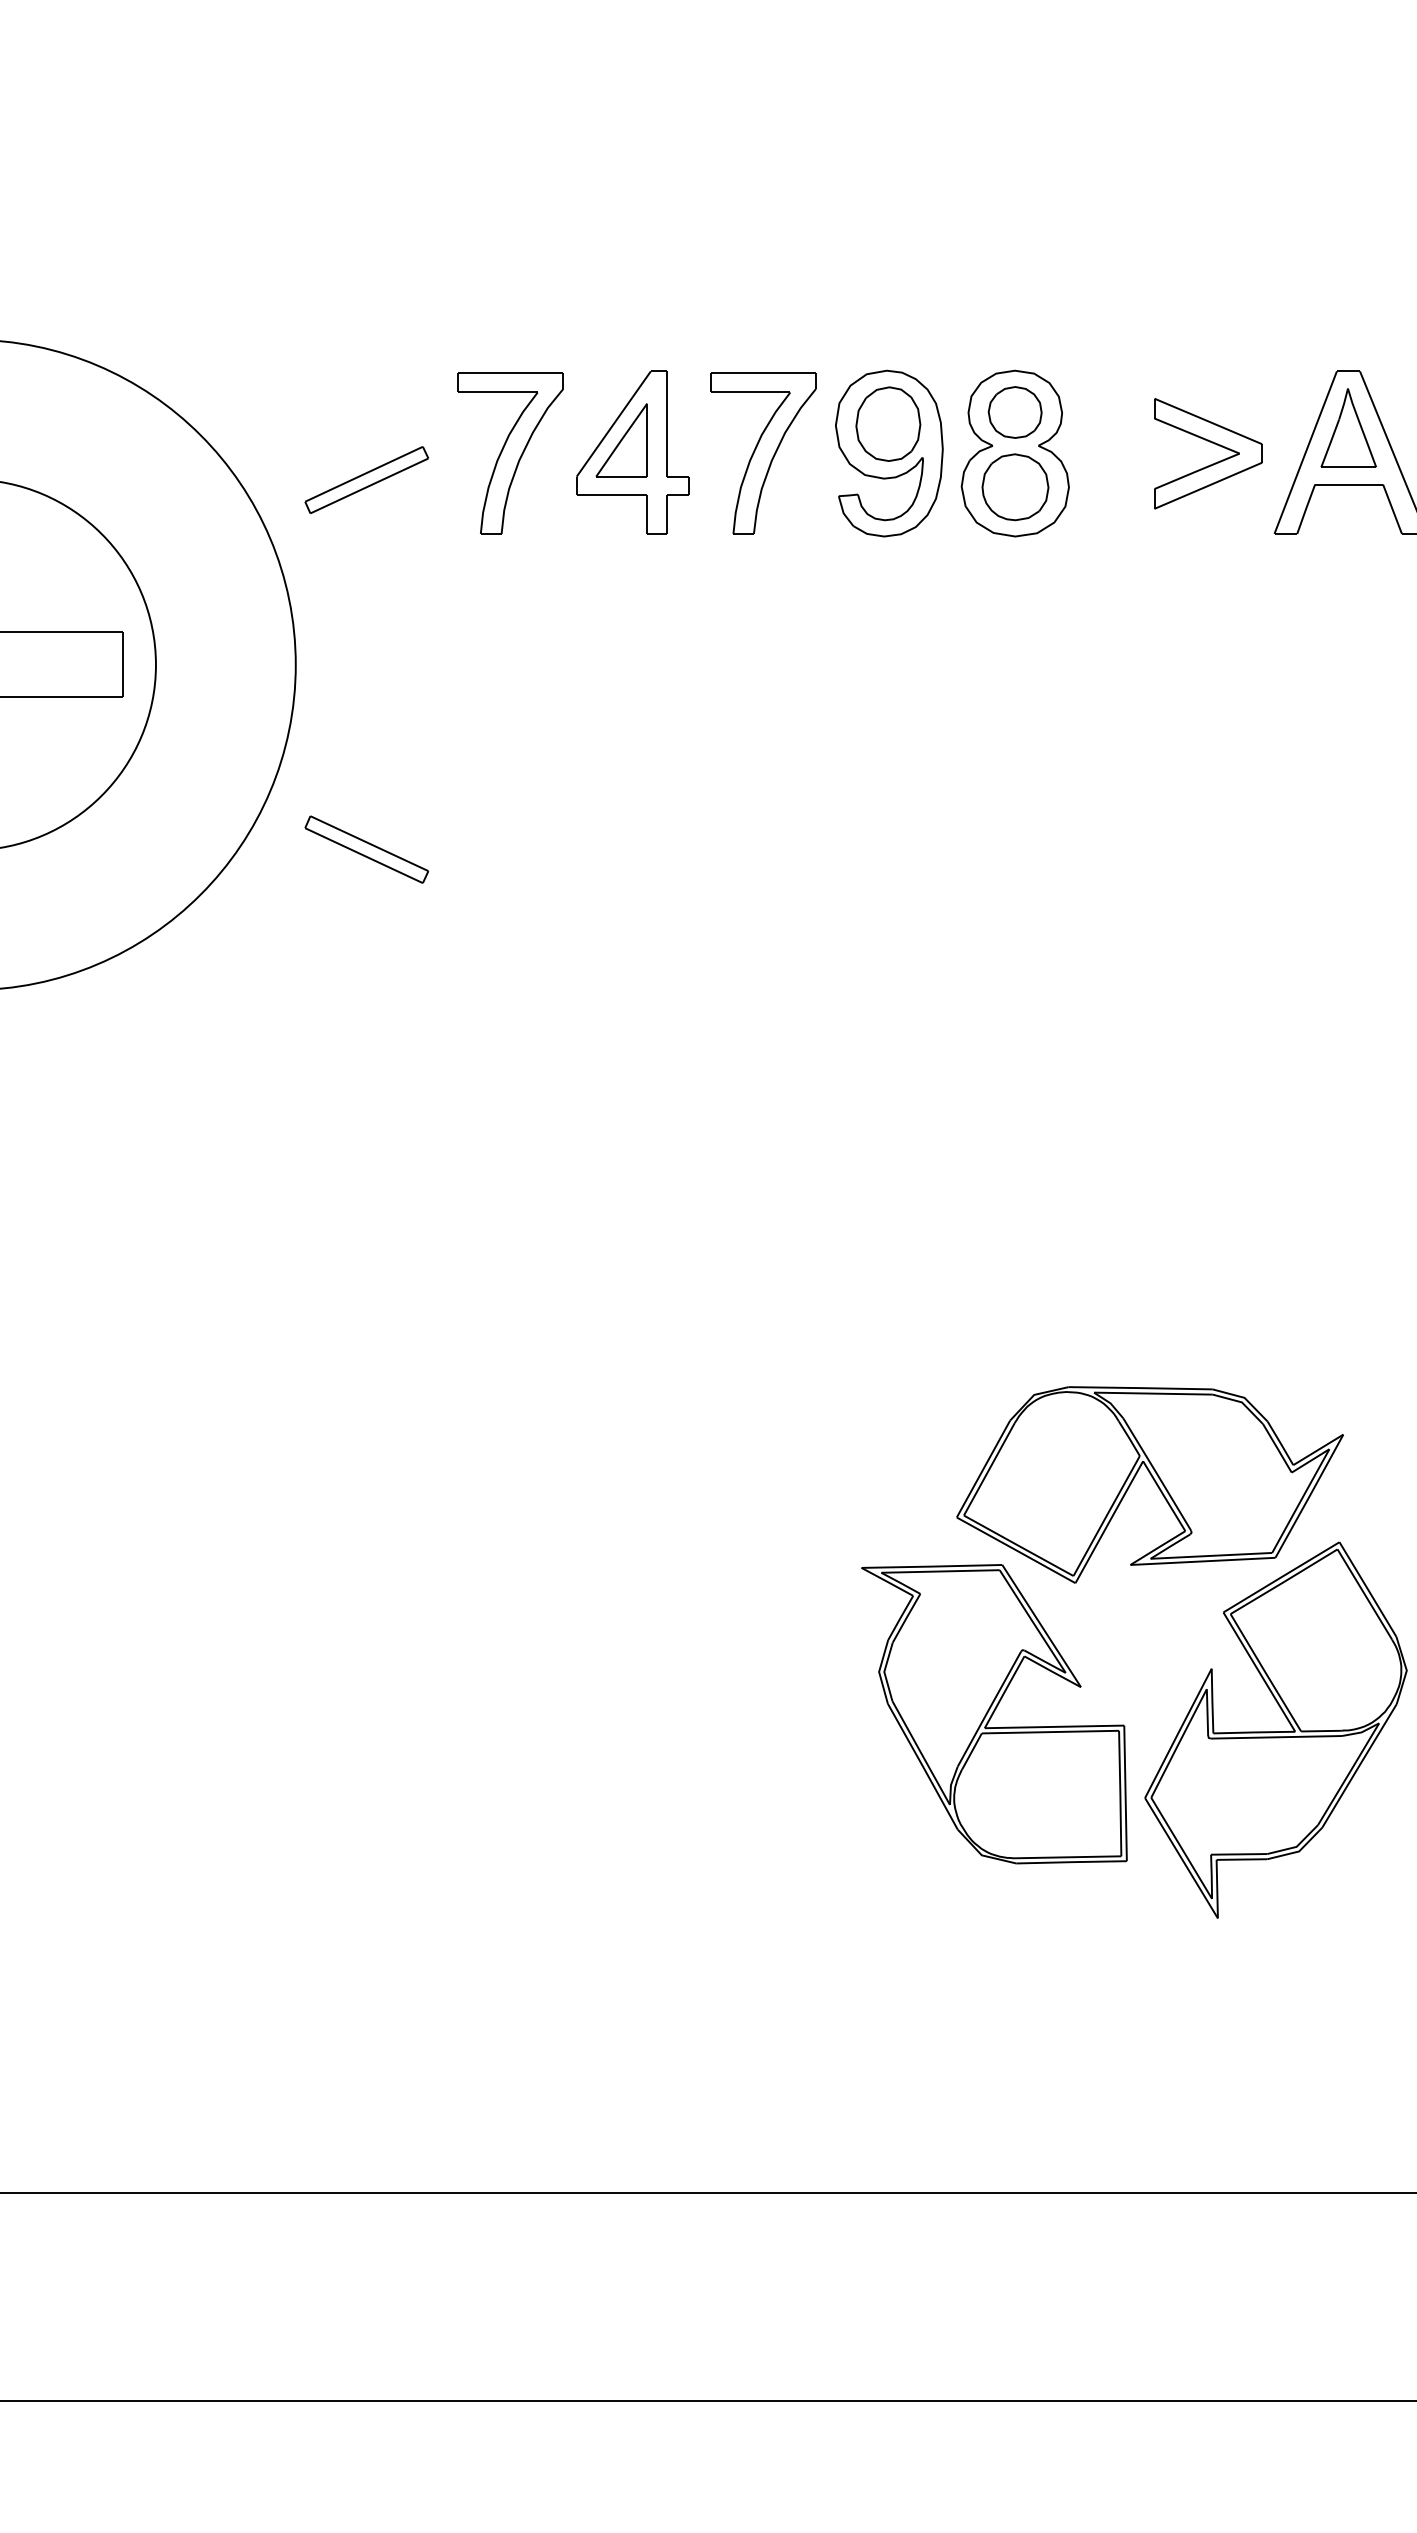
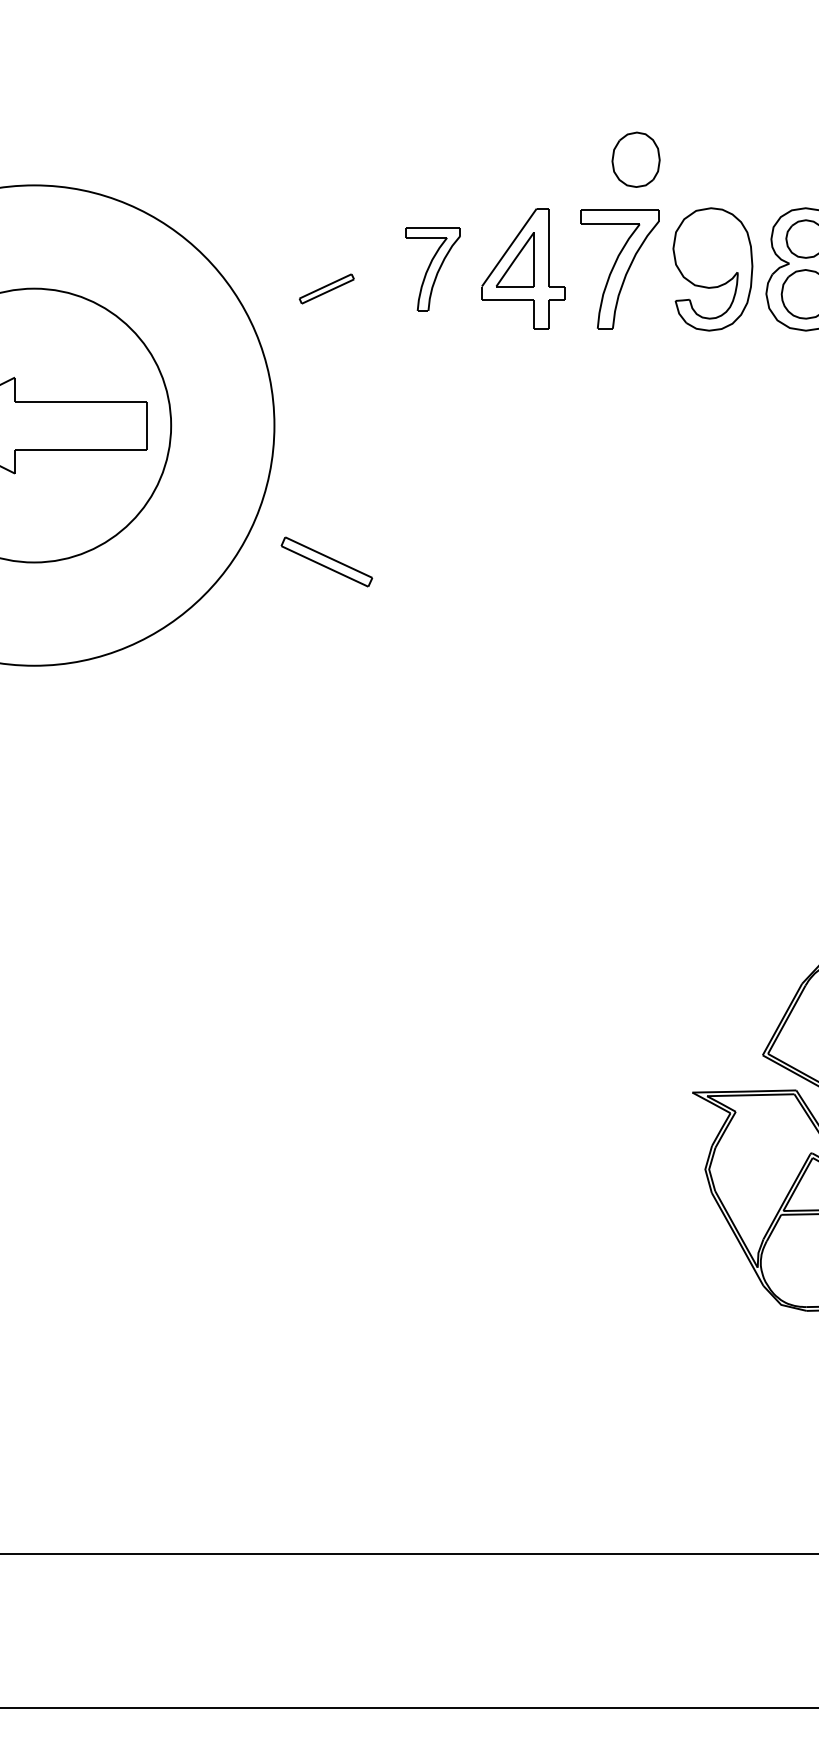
part: (888, 423) -> (636, 159), moved
part: (510, 453) -> (433, 269), size x0.7
part: (366, 479) -> (326, 288), size x0.6

